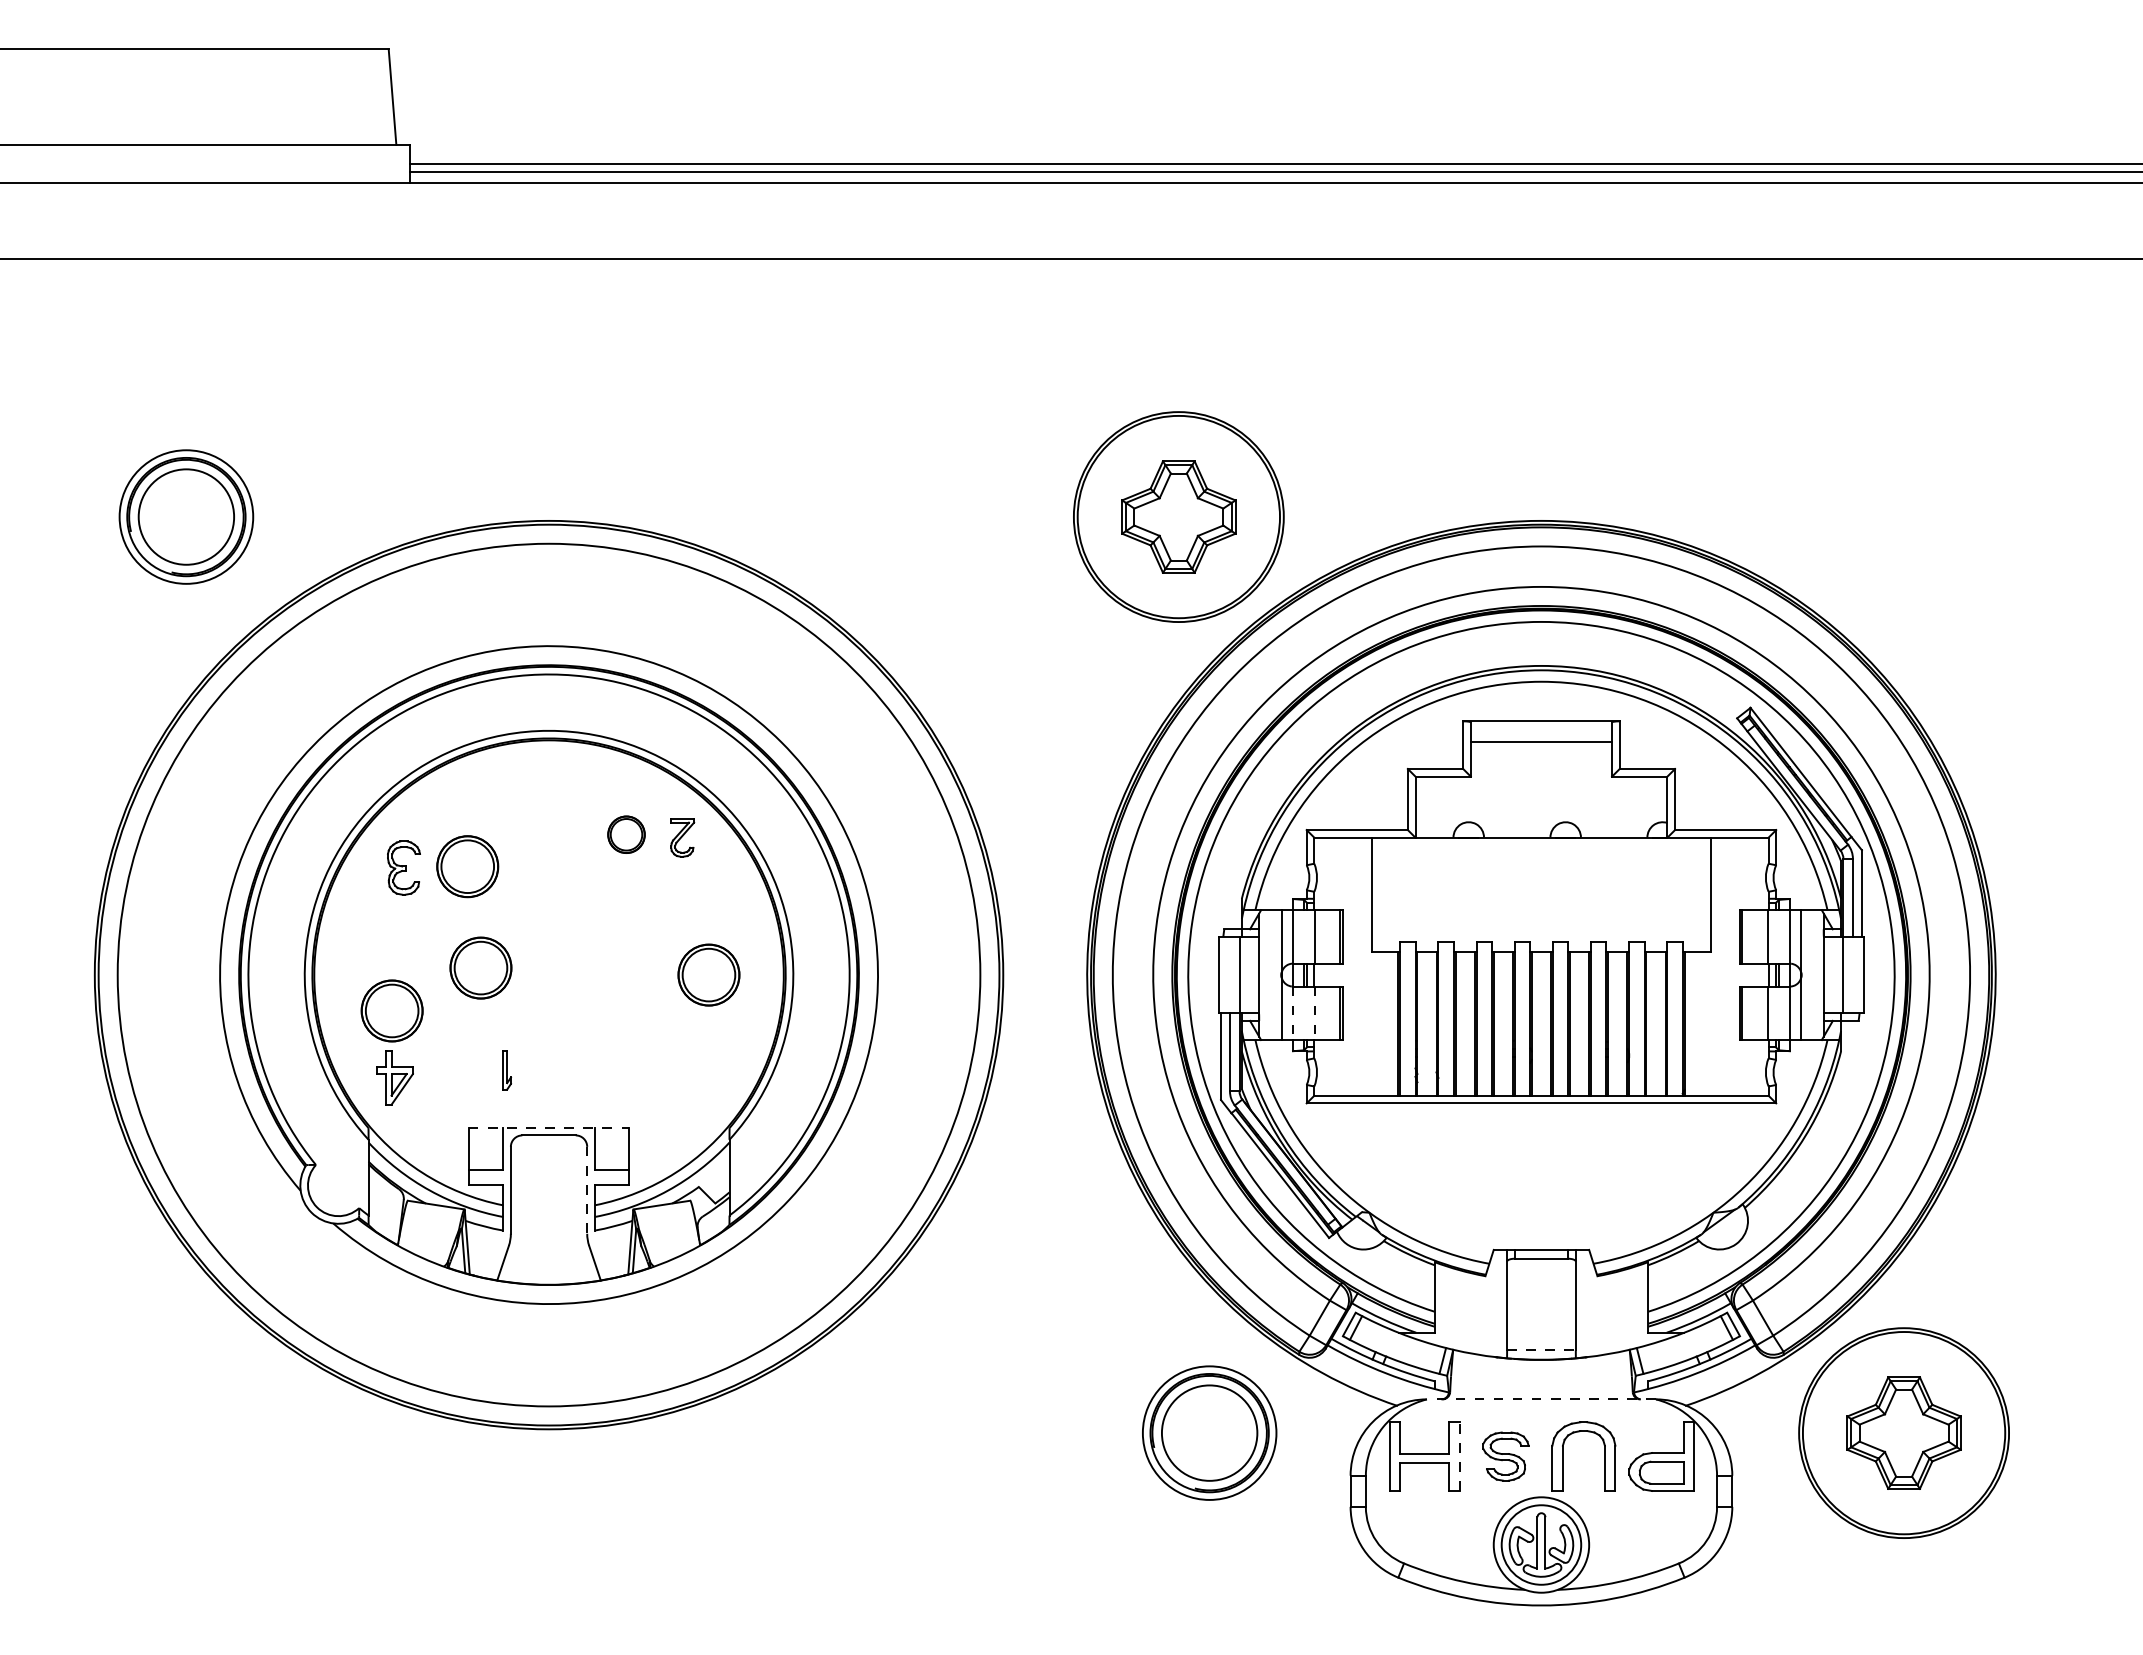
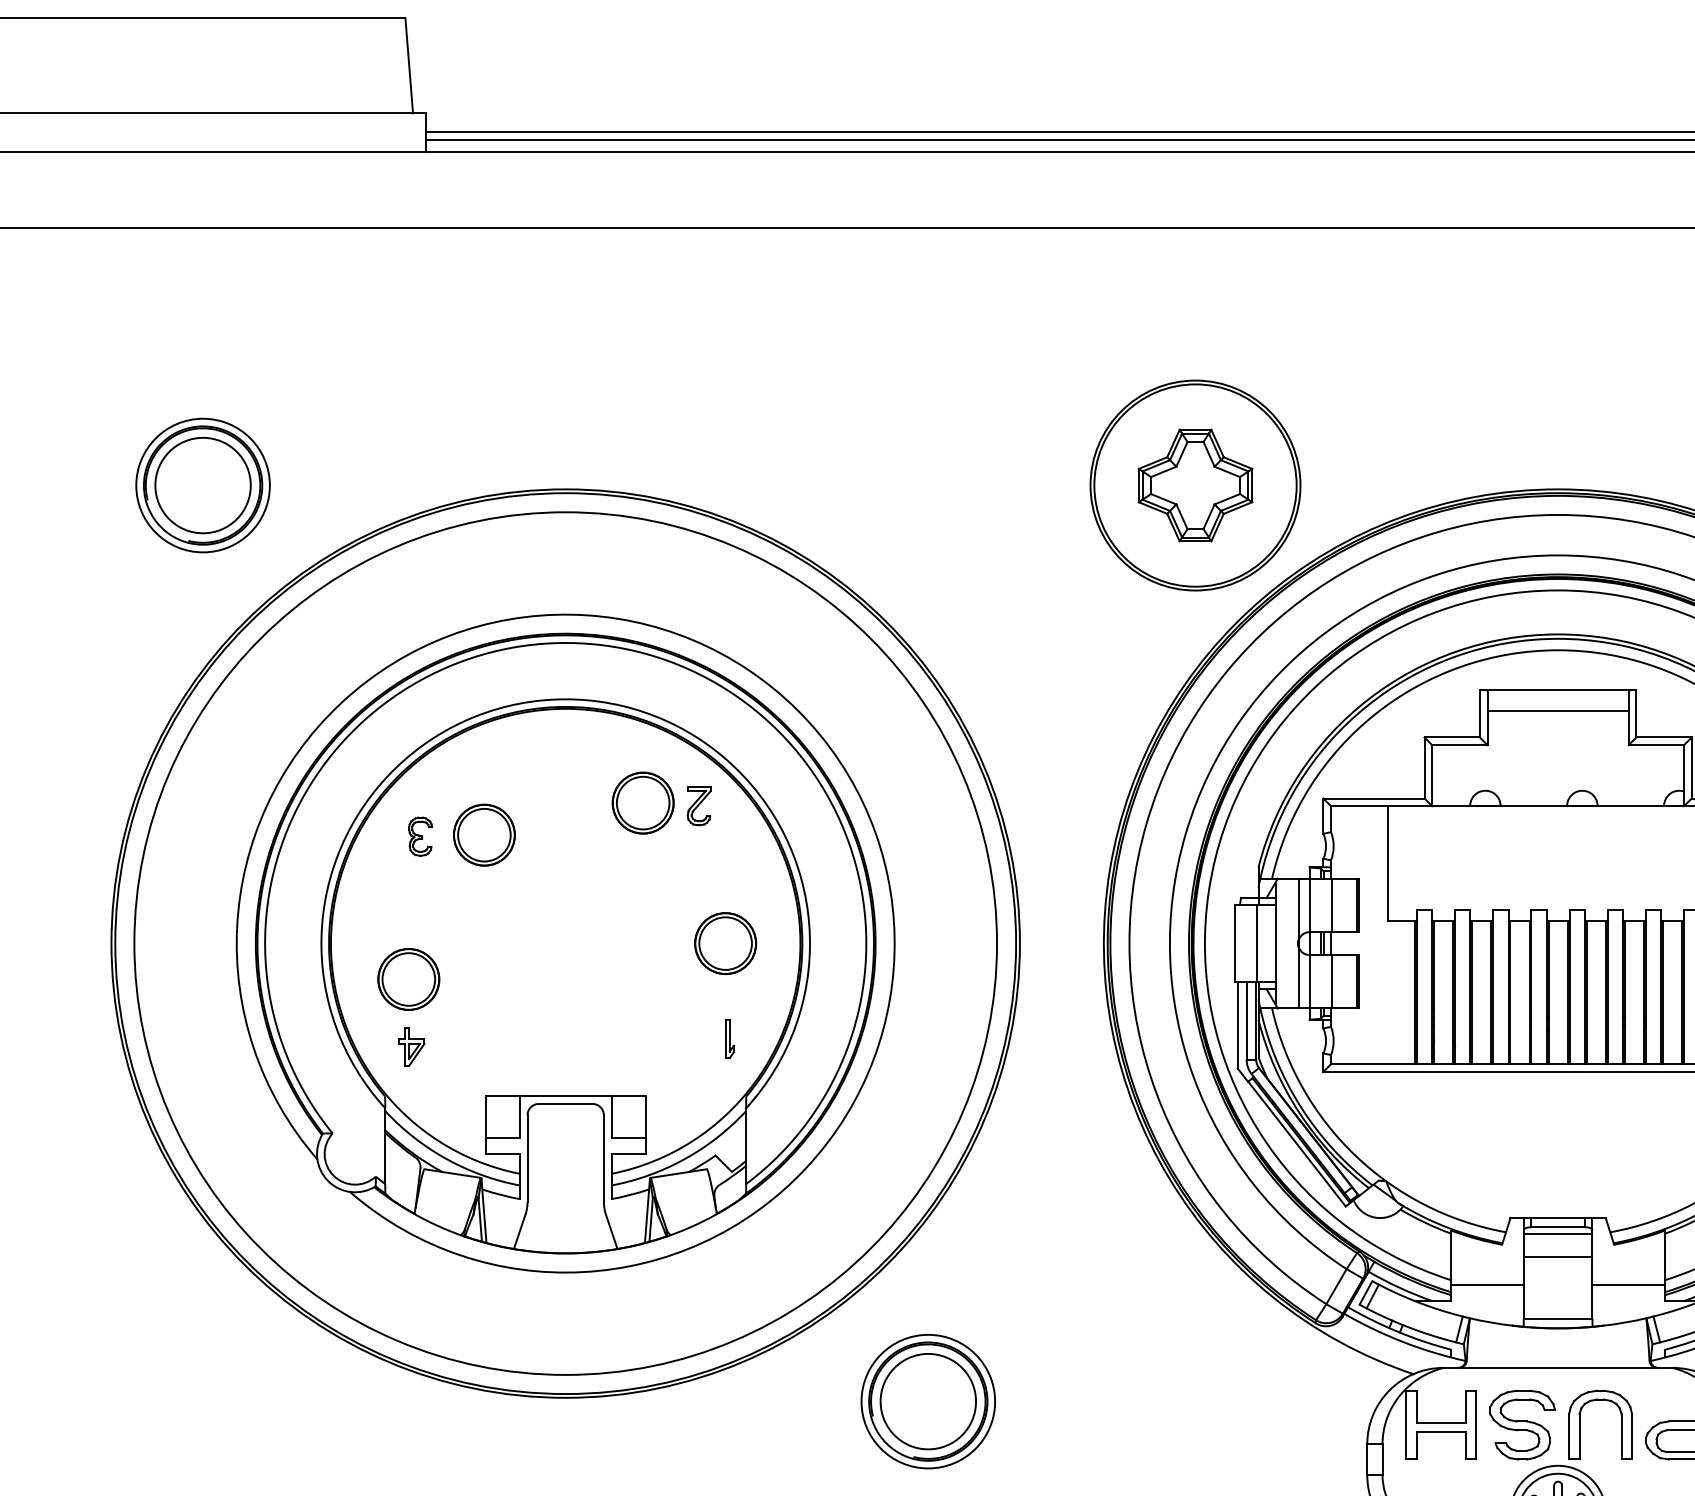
part: (626, 834) -> (643, 803), size x1.67
part: (403, 868) -> (420, 837), size x0.71
part: (480, 967) -> (497, 936), removed
line: (1292, 1013) -> (1309, 982), dashed -> solid
line: (1315, 1013) -> (1332, 982), dashed -> solid
part: (506, 1070) -> (729, 1039), moved
part: (394, 1078) -> (411, 1047), size x0.71
line: (549, 1127) -> (566, 1096), dashed -> solid
line: (587, 1190) -> (604, 1159), dashed -> solid
line: (1541, 1265) -> (1558, 1234), added
line: (1541, 1288) -> (1558, 1257), added
line: (1470, 1316) -> (1487, 1285), added
line: (1611, 1316) -> (1628, 1285), added
line: (1541, 1350) -> (1558, 1319), dashed -> solid
line: (1541, 1399) -> (1558, 1368), dashed -> solid
part: (1209, 1432) -> (928, 1401), moved
line: (1459, 1456) -> (1476, 1425), dashed -> solid
part: (1505, 1456) -> (1522, 1425), size x1.43

